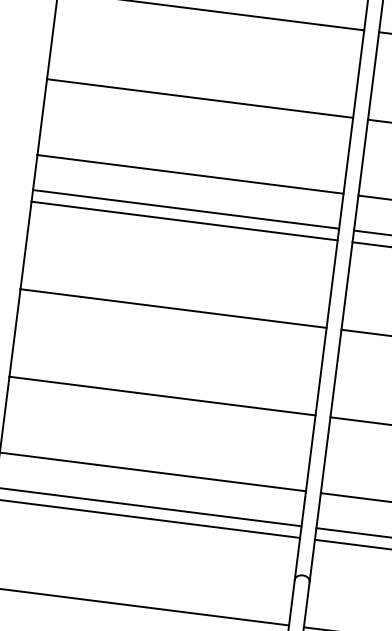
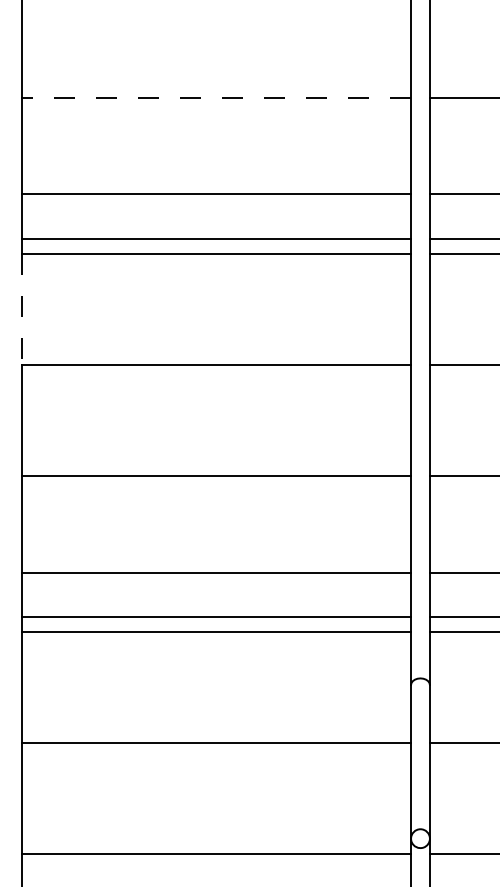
line: (200, 98) -> (216, 97), solid -> dashed
line: (25, 245) -> (21, 309), solid -> dashed

